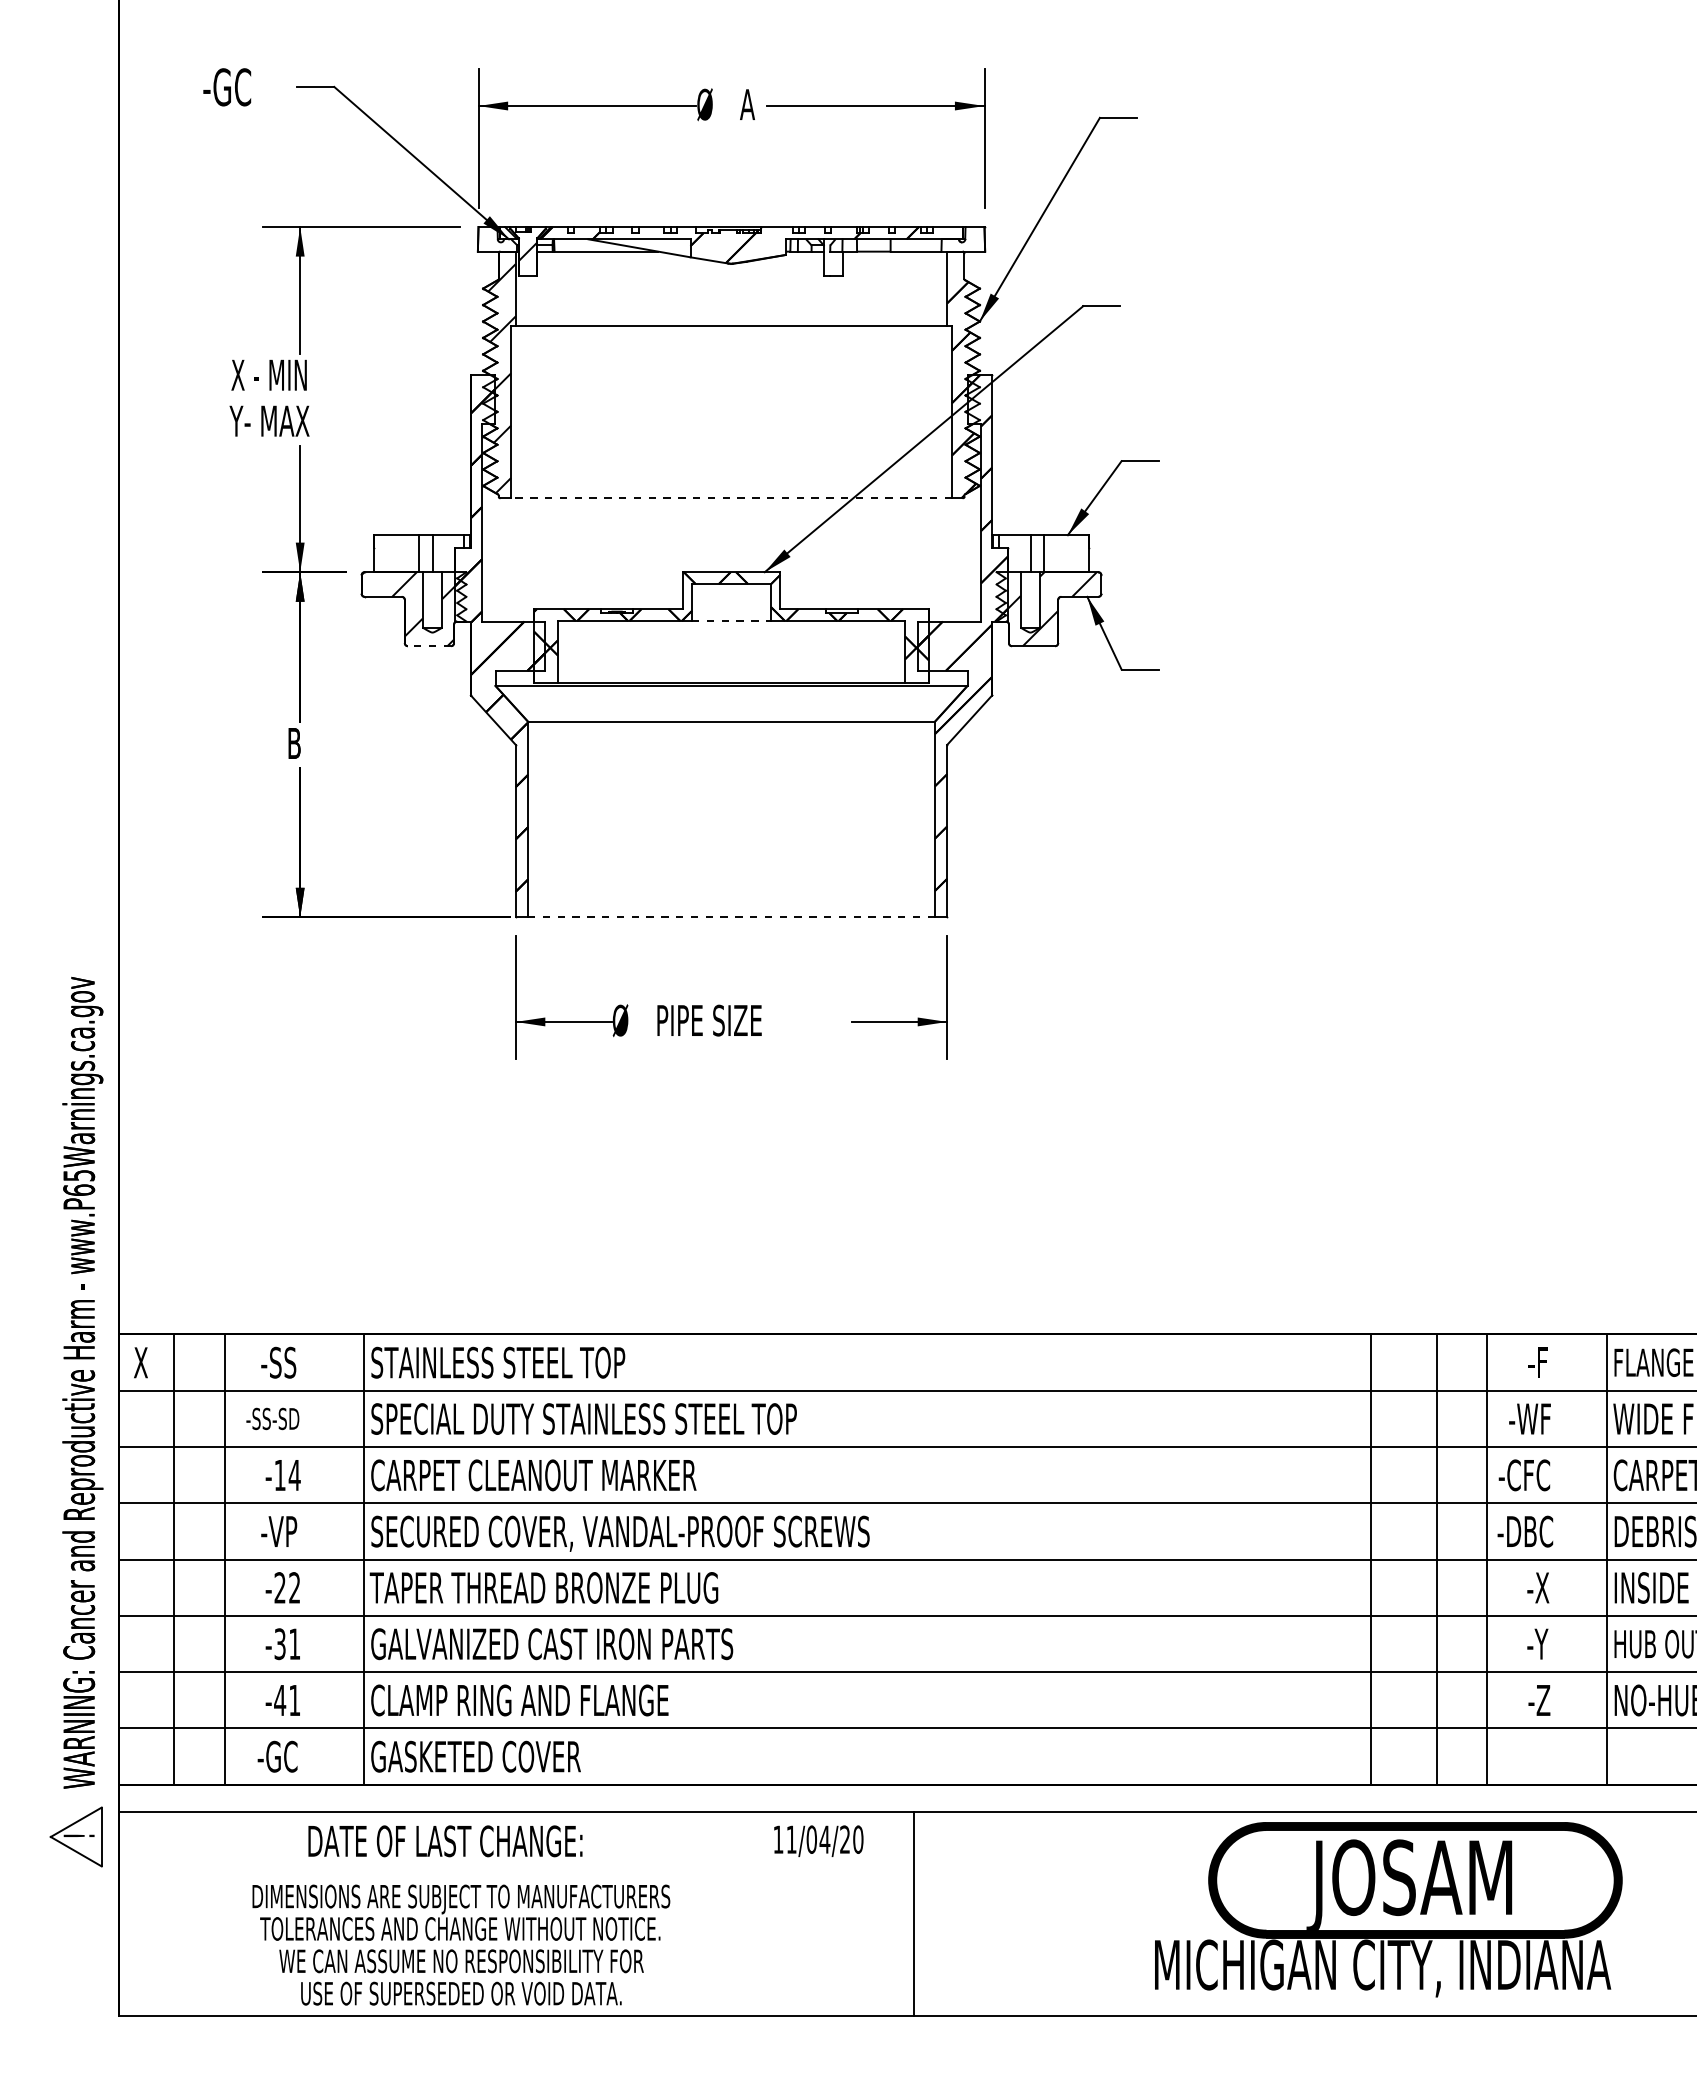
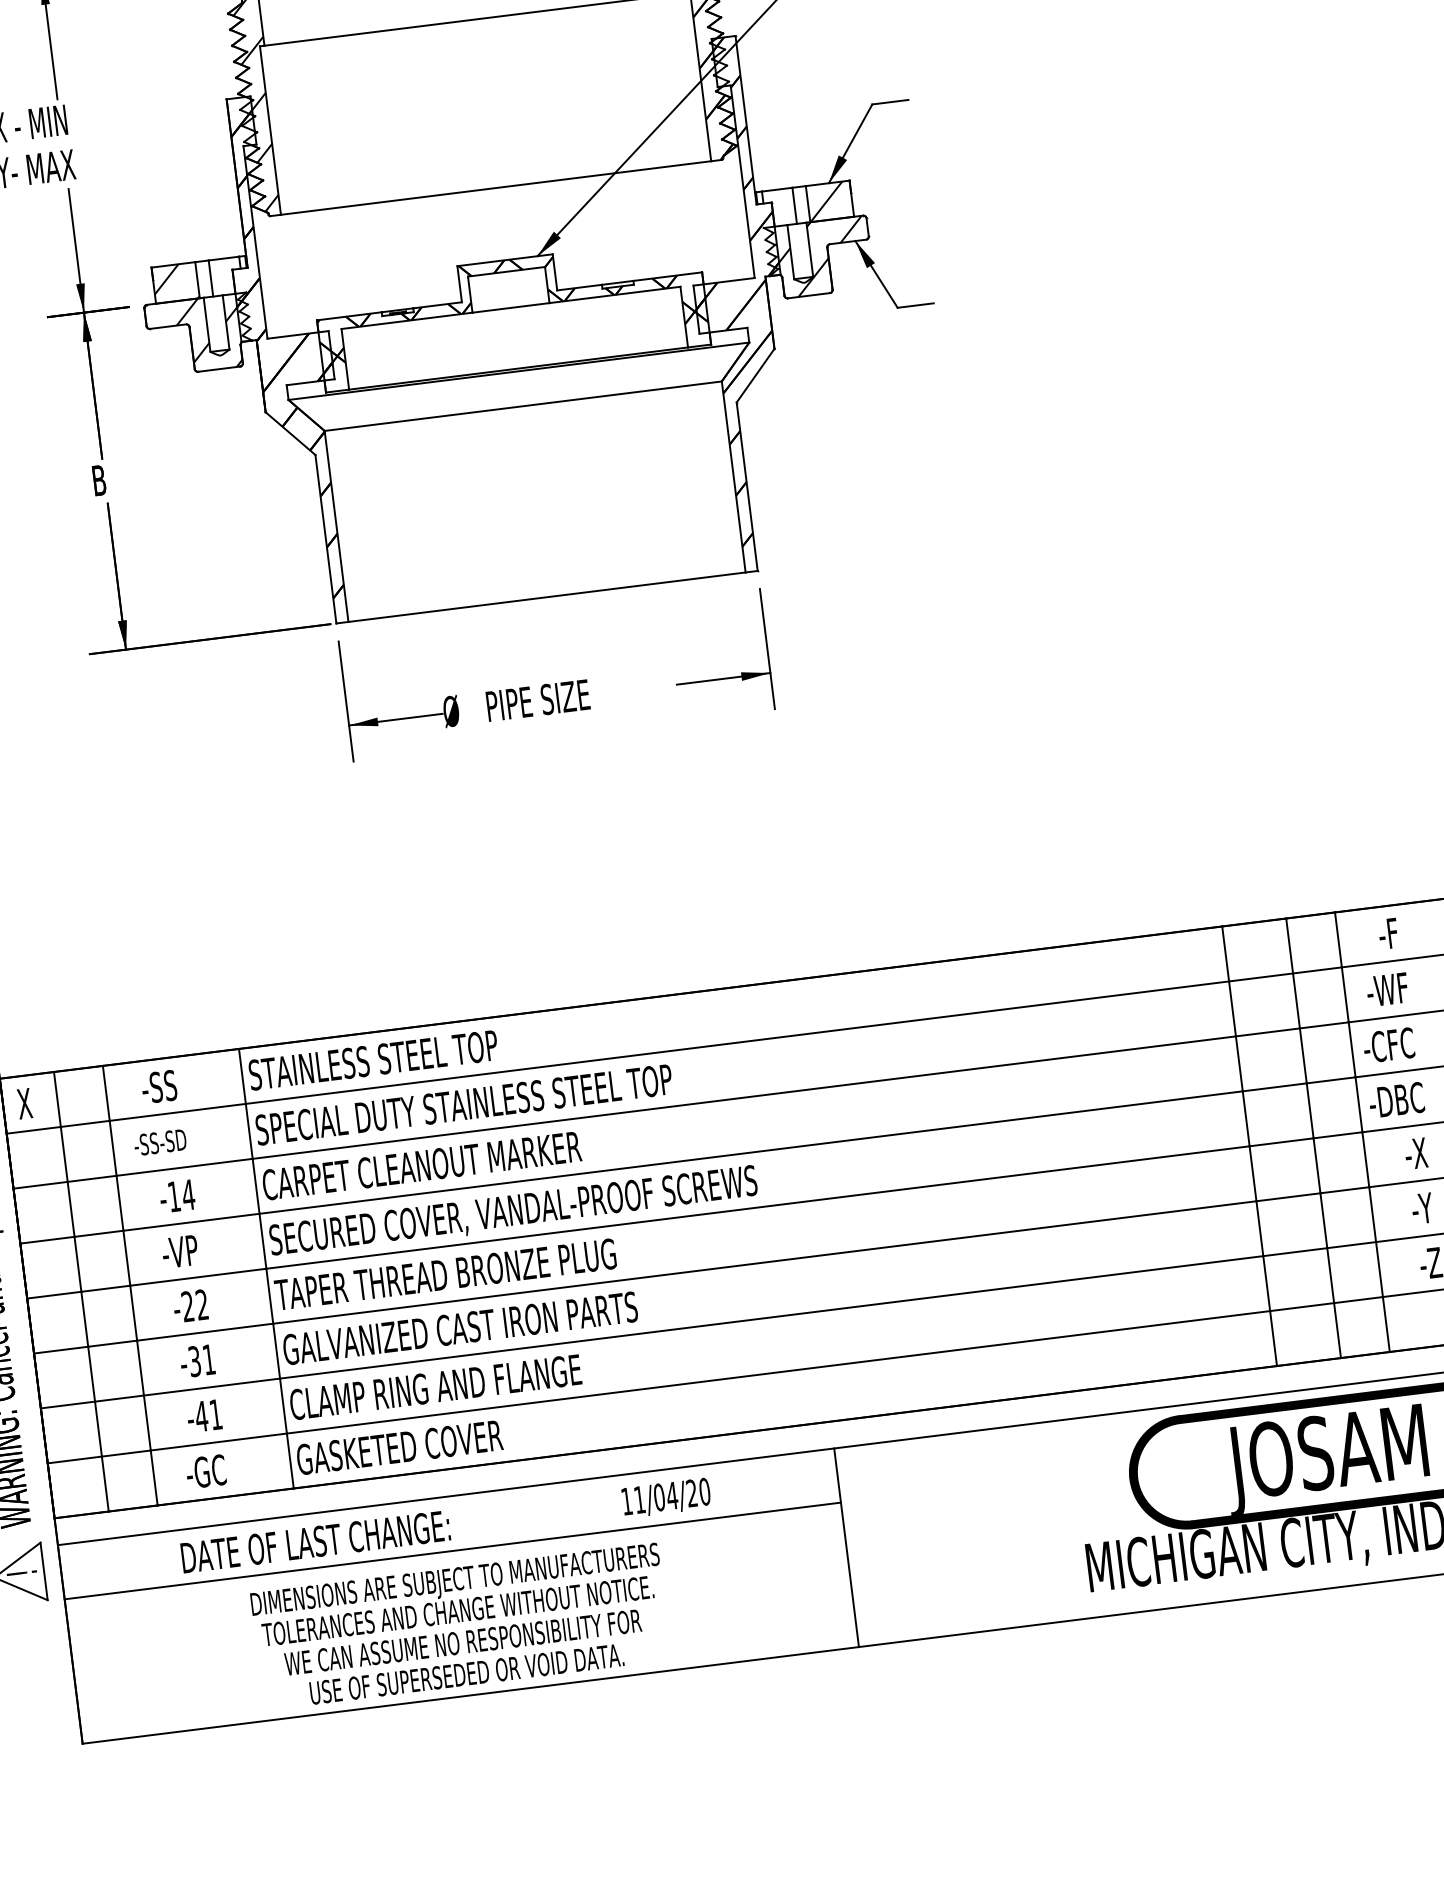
line: (731, 498) -> (496, 188), dashed -> solid
hatch: (395, 553) -> (174, 282), added
hatch: (1062, 553) -> (825, 201), added
line: (732, 621) -> (512, 308), dashed -> solid
line: (429, 646) -> (219, 369), dashed -> solid
line: (731, 917) -> (547, 597), dashed -> solid
text: (818, 1840) -> (666, 1497), moved
text: (445, 1841) -> (315, 1542), moved
line: (516, 1867) -> (452, 1550), added
text: (461, 1944) -> (461, 1626), moved

